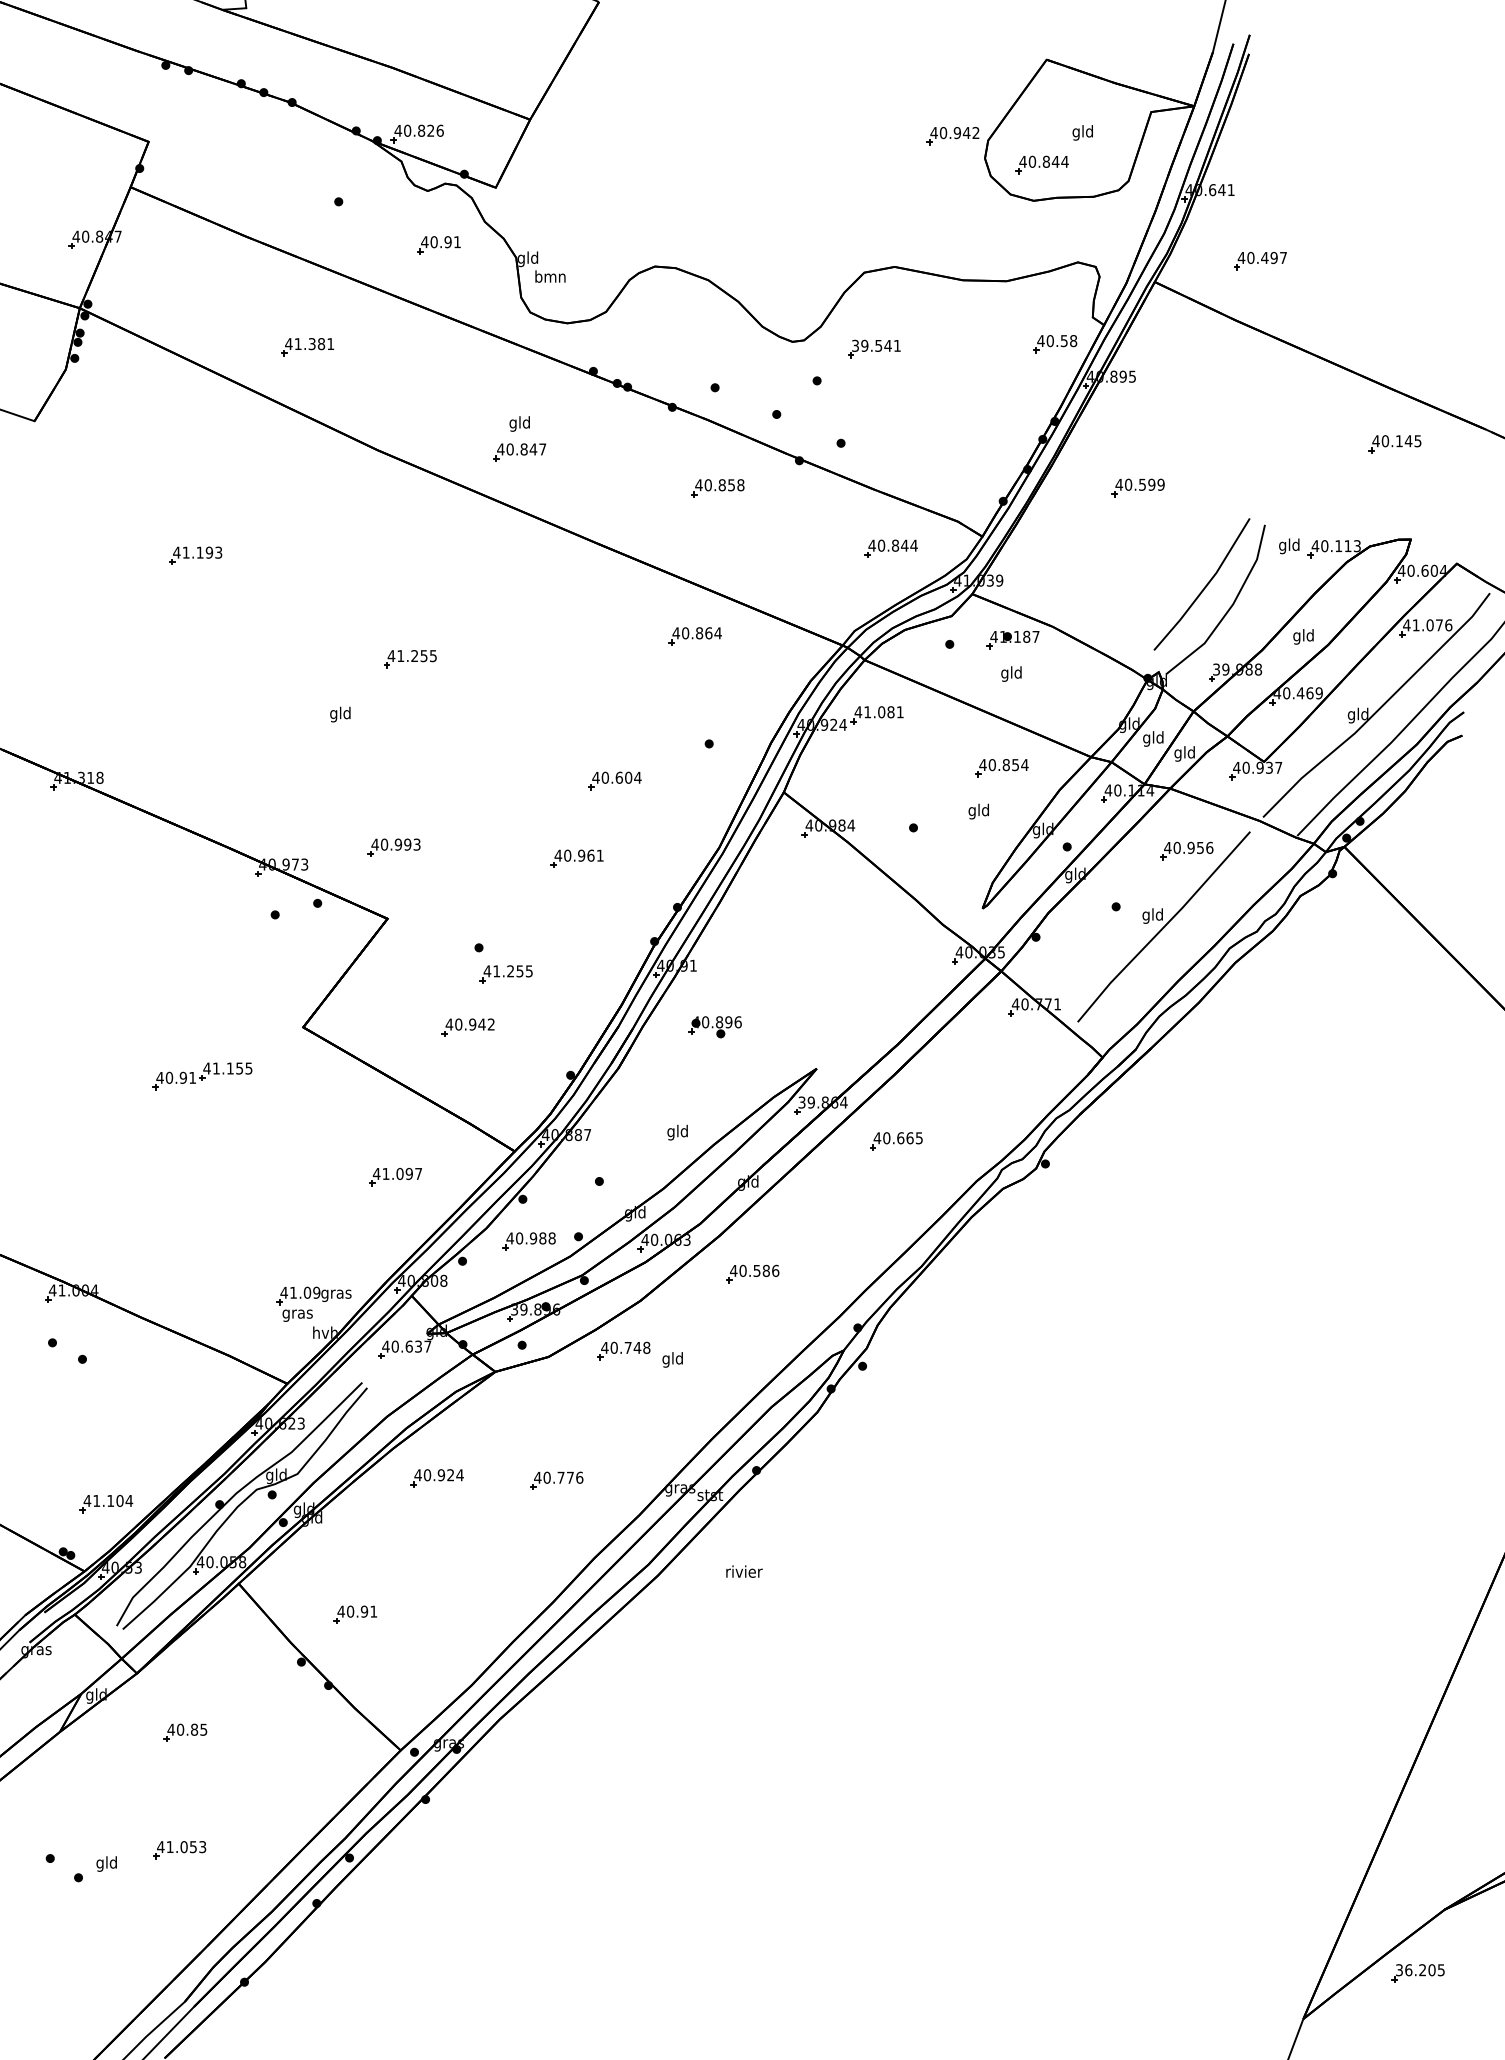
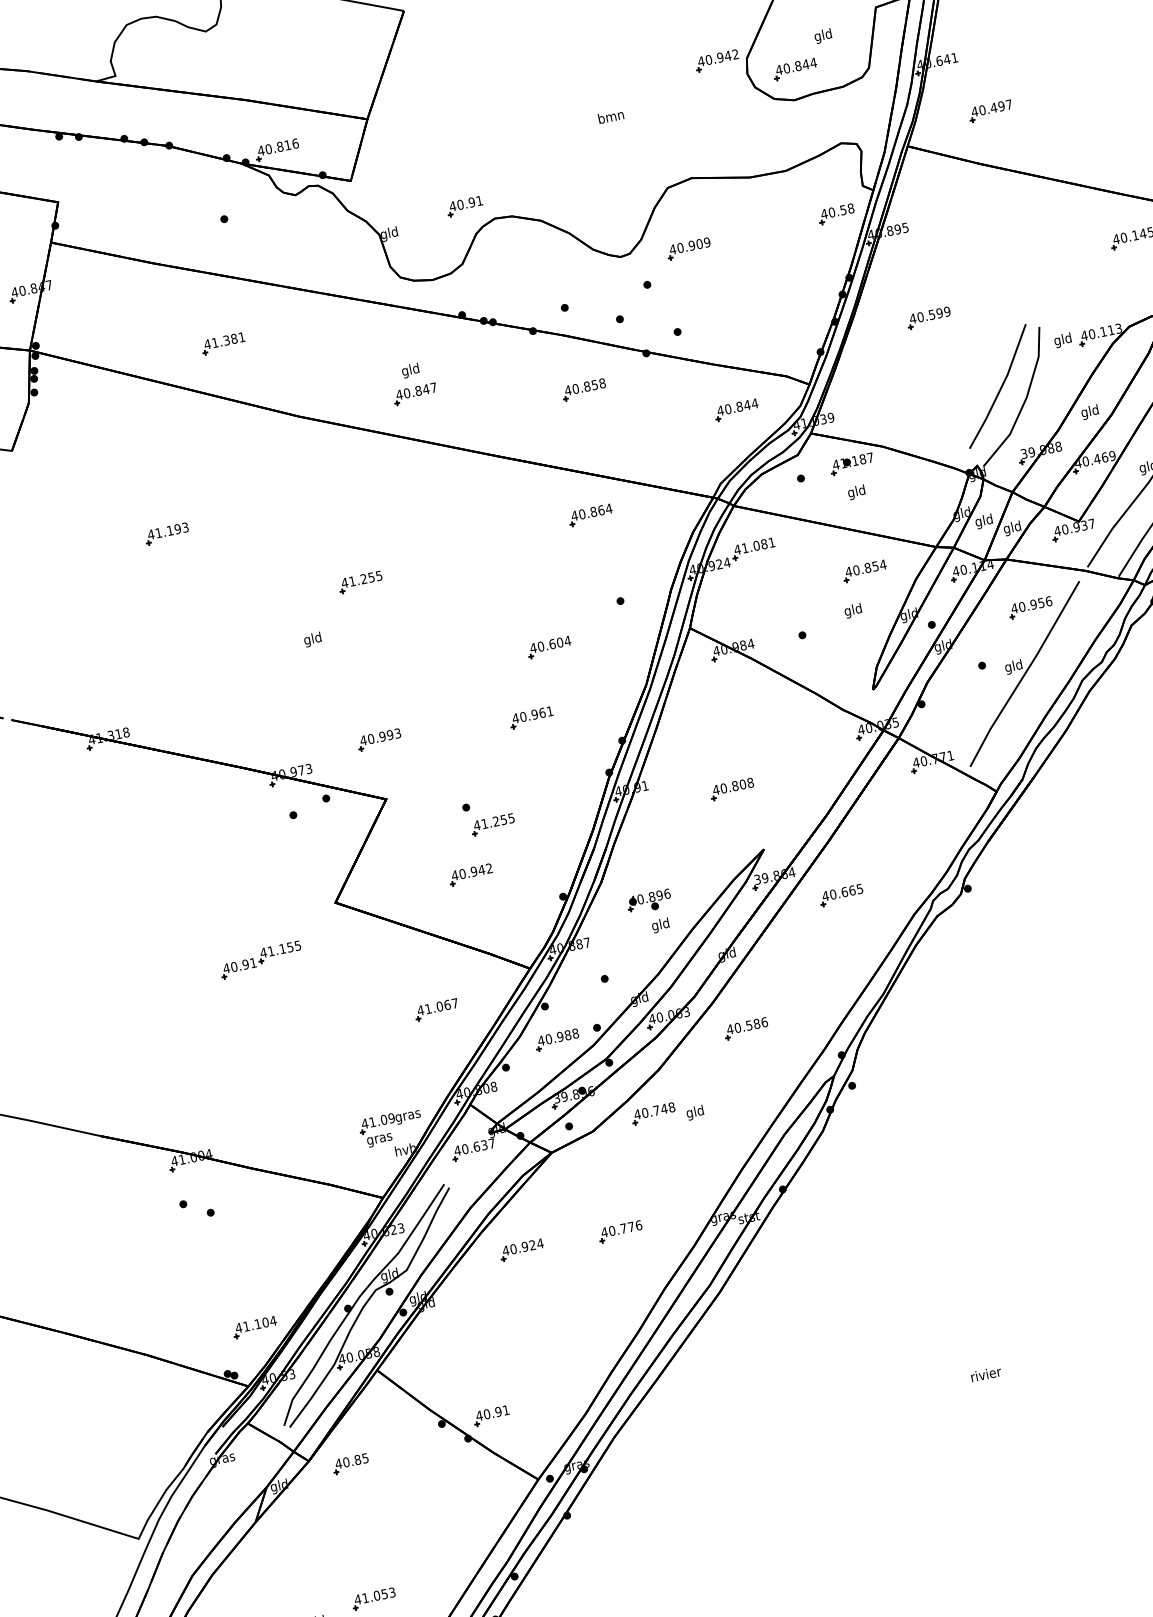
text: (430, 130) -> (287, 145), 40.826 -> 40.816
part: (438, 245) -> (464, 206), moved
text: (550, 276) -> (611, 116), moved
text: (875, 345) -> (689, 245), 39.541 -> 40.909
part: (793, 990) -> (731, 789), added
part: (714, 1027) -> (648, 902), moved
text: (409, 1173) -> (447, 1004), 41.097 -> 41.067
text: (744, 1571) -> (986, 1374), moved
part: (355, 1614) -> (491, 1415), moved
part: (185, 1732) -> (350, 1463), moved

